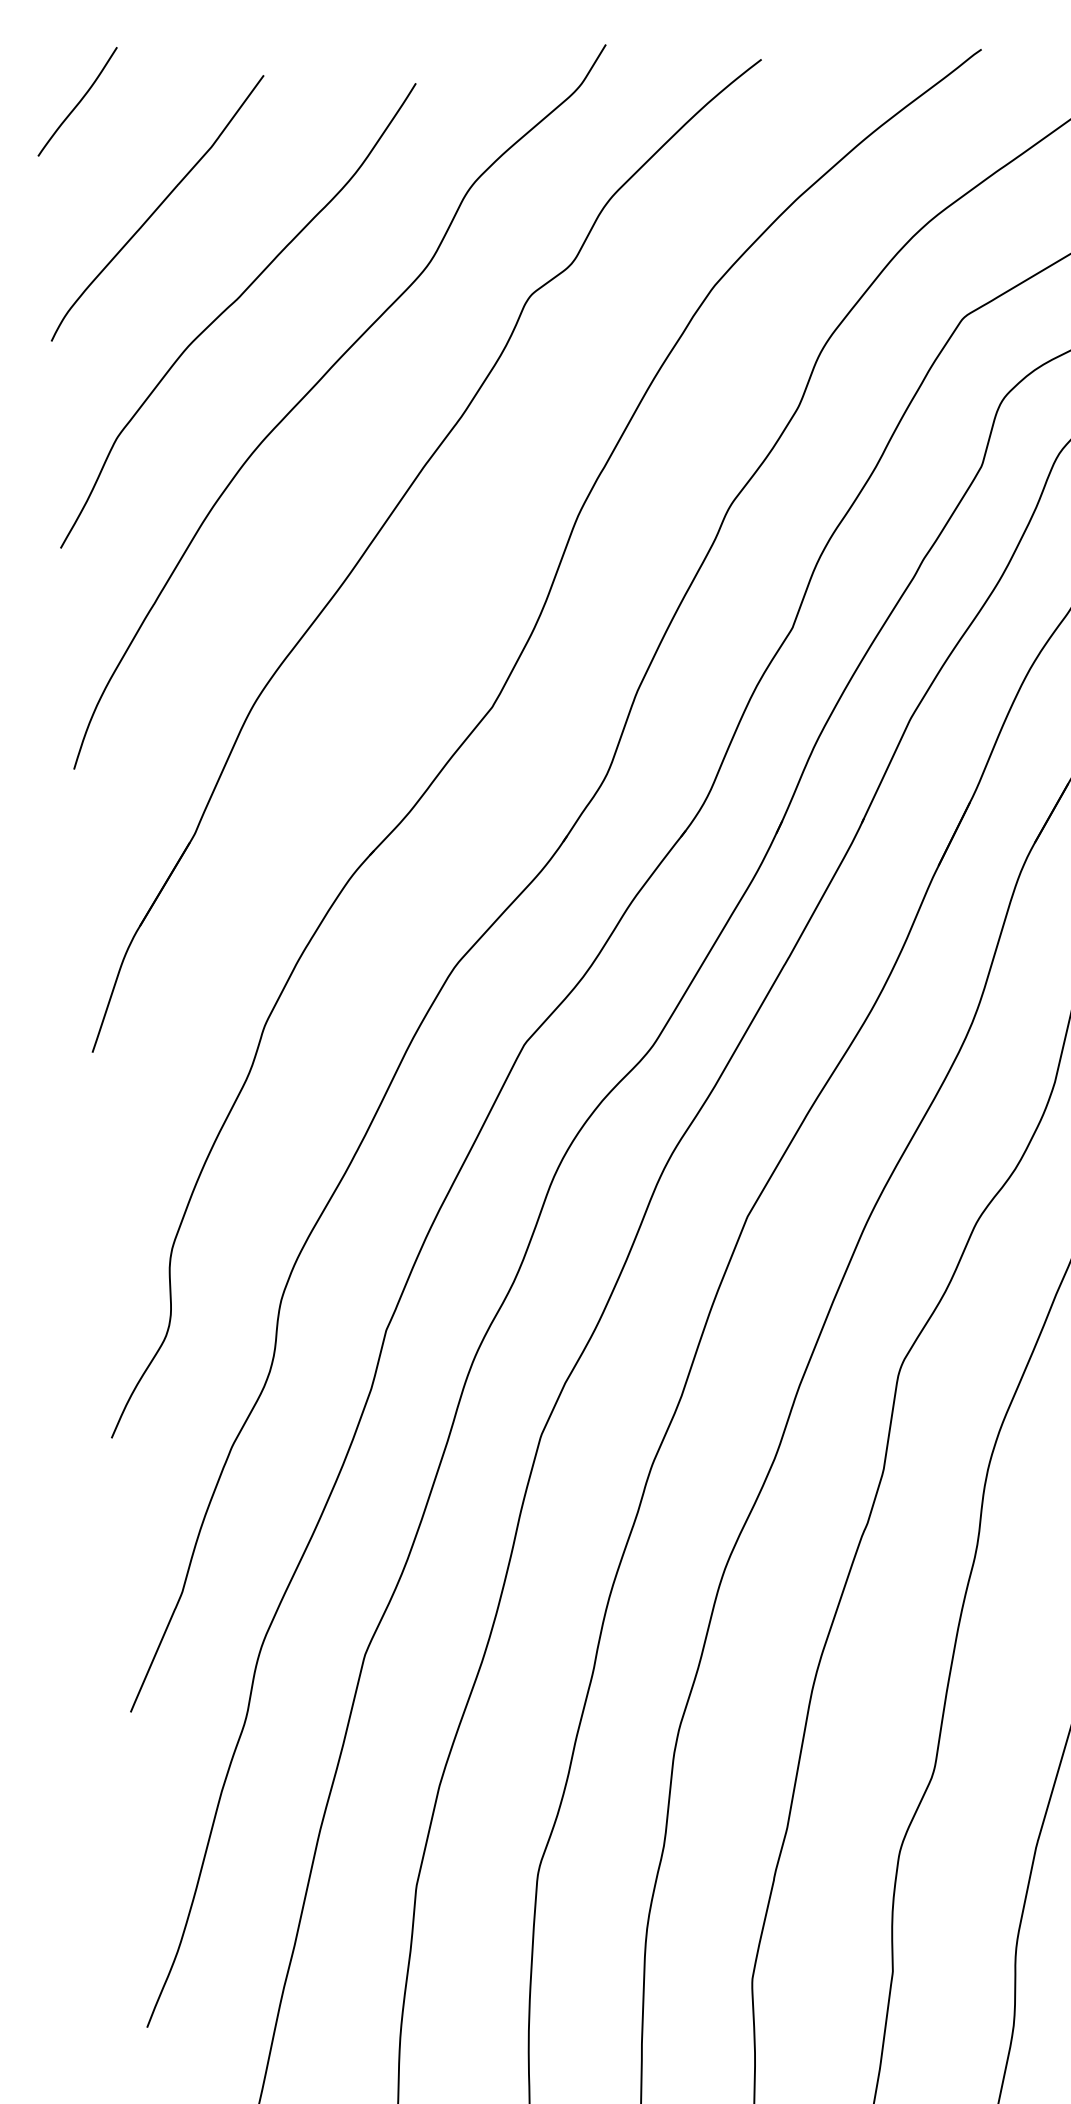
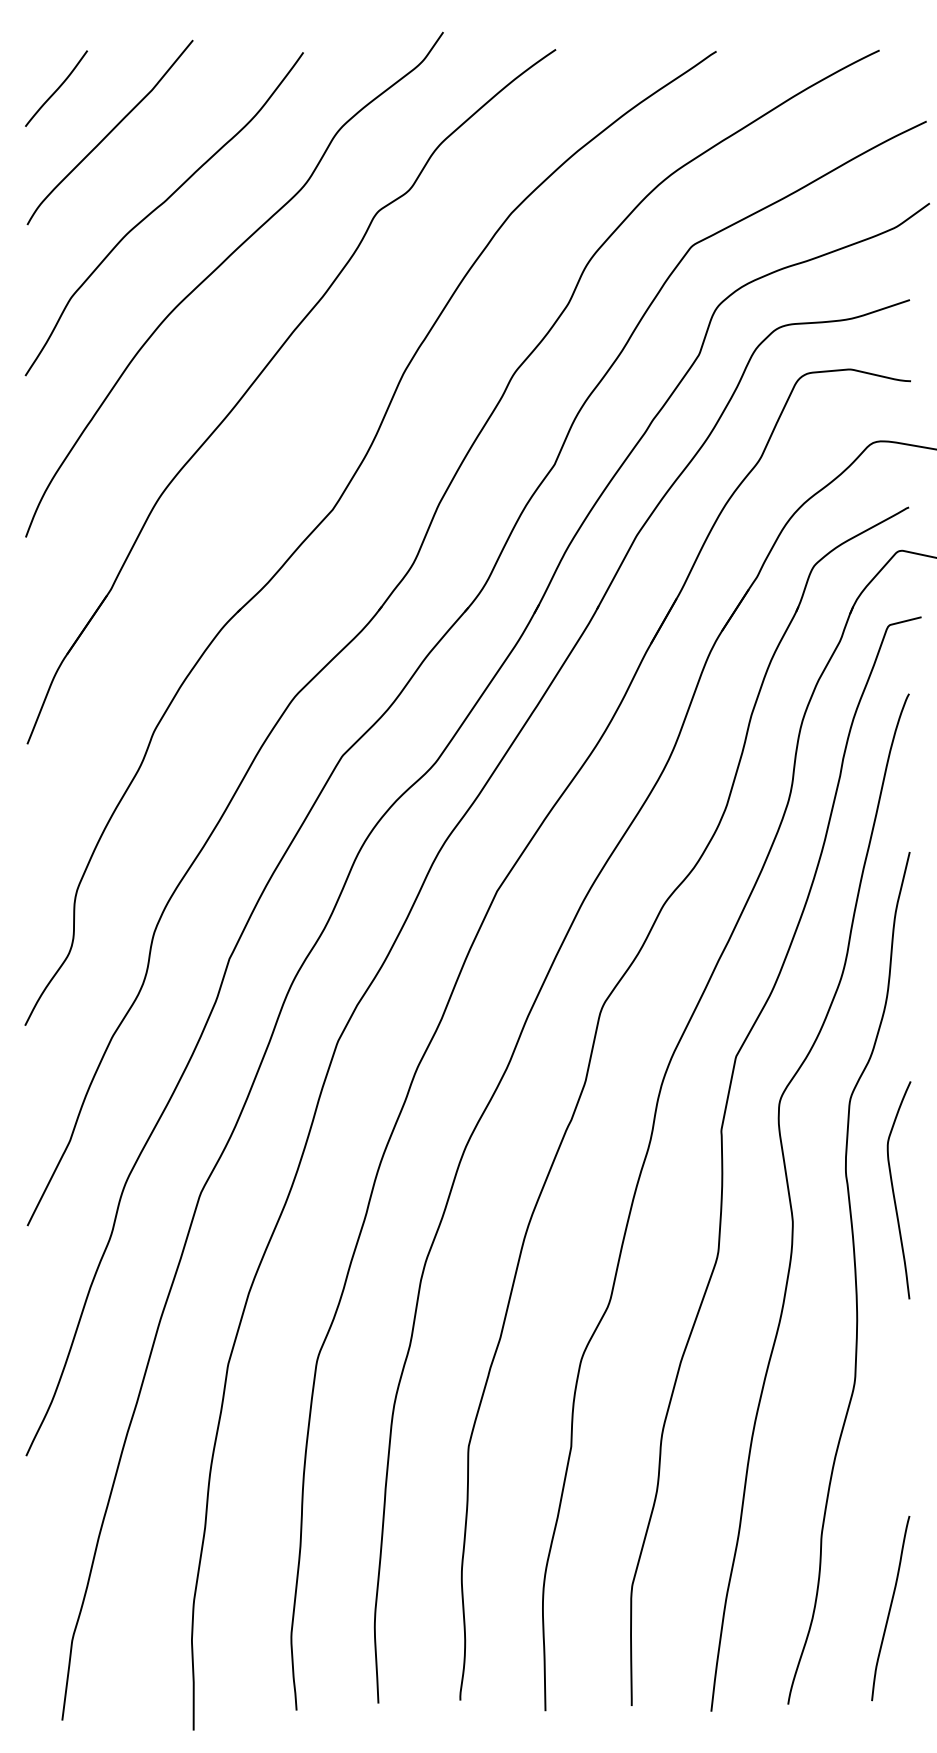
curve: (79, 101) -> (57, 88), moved

